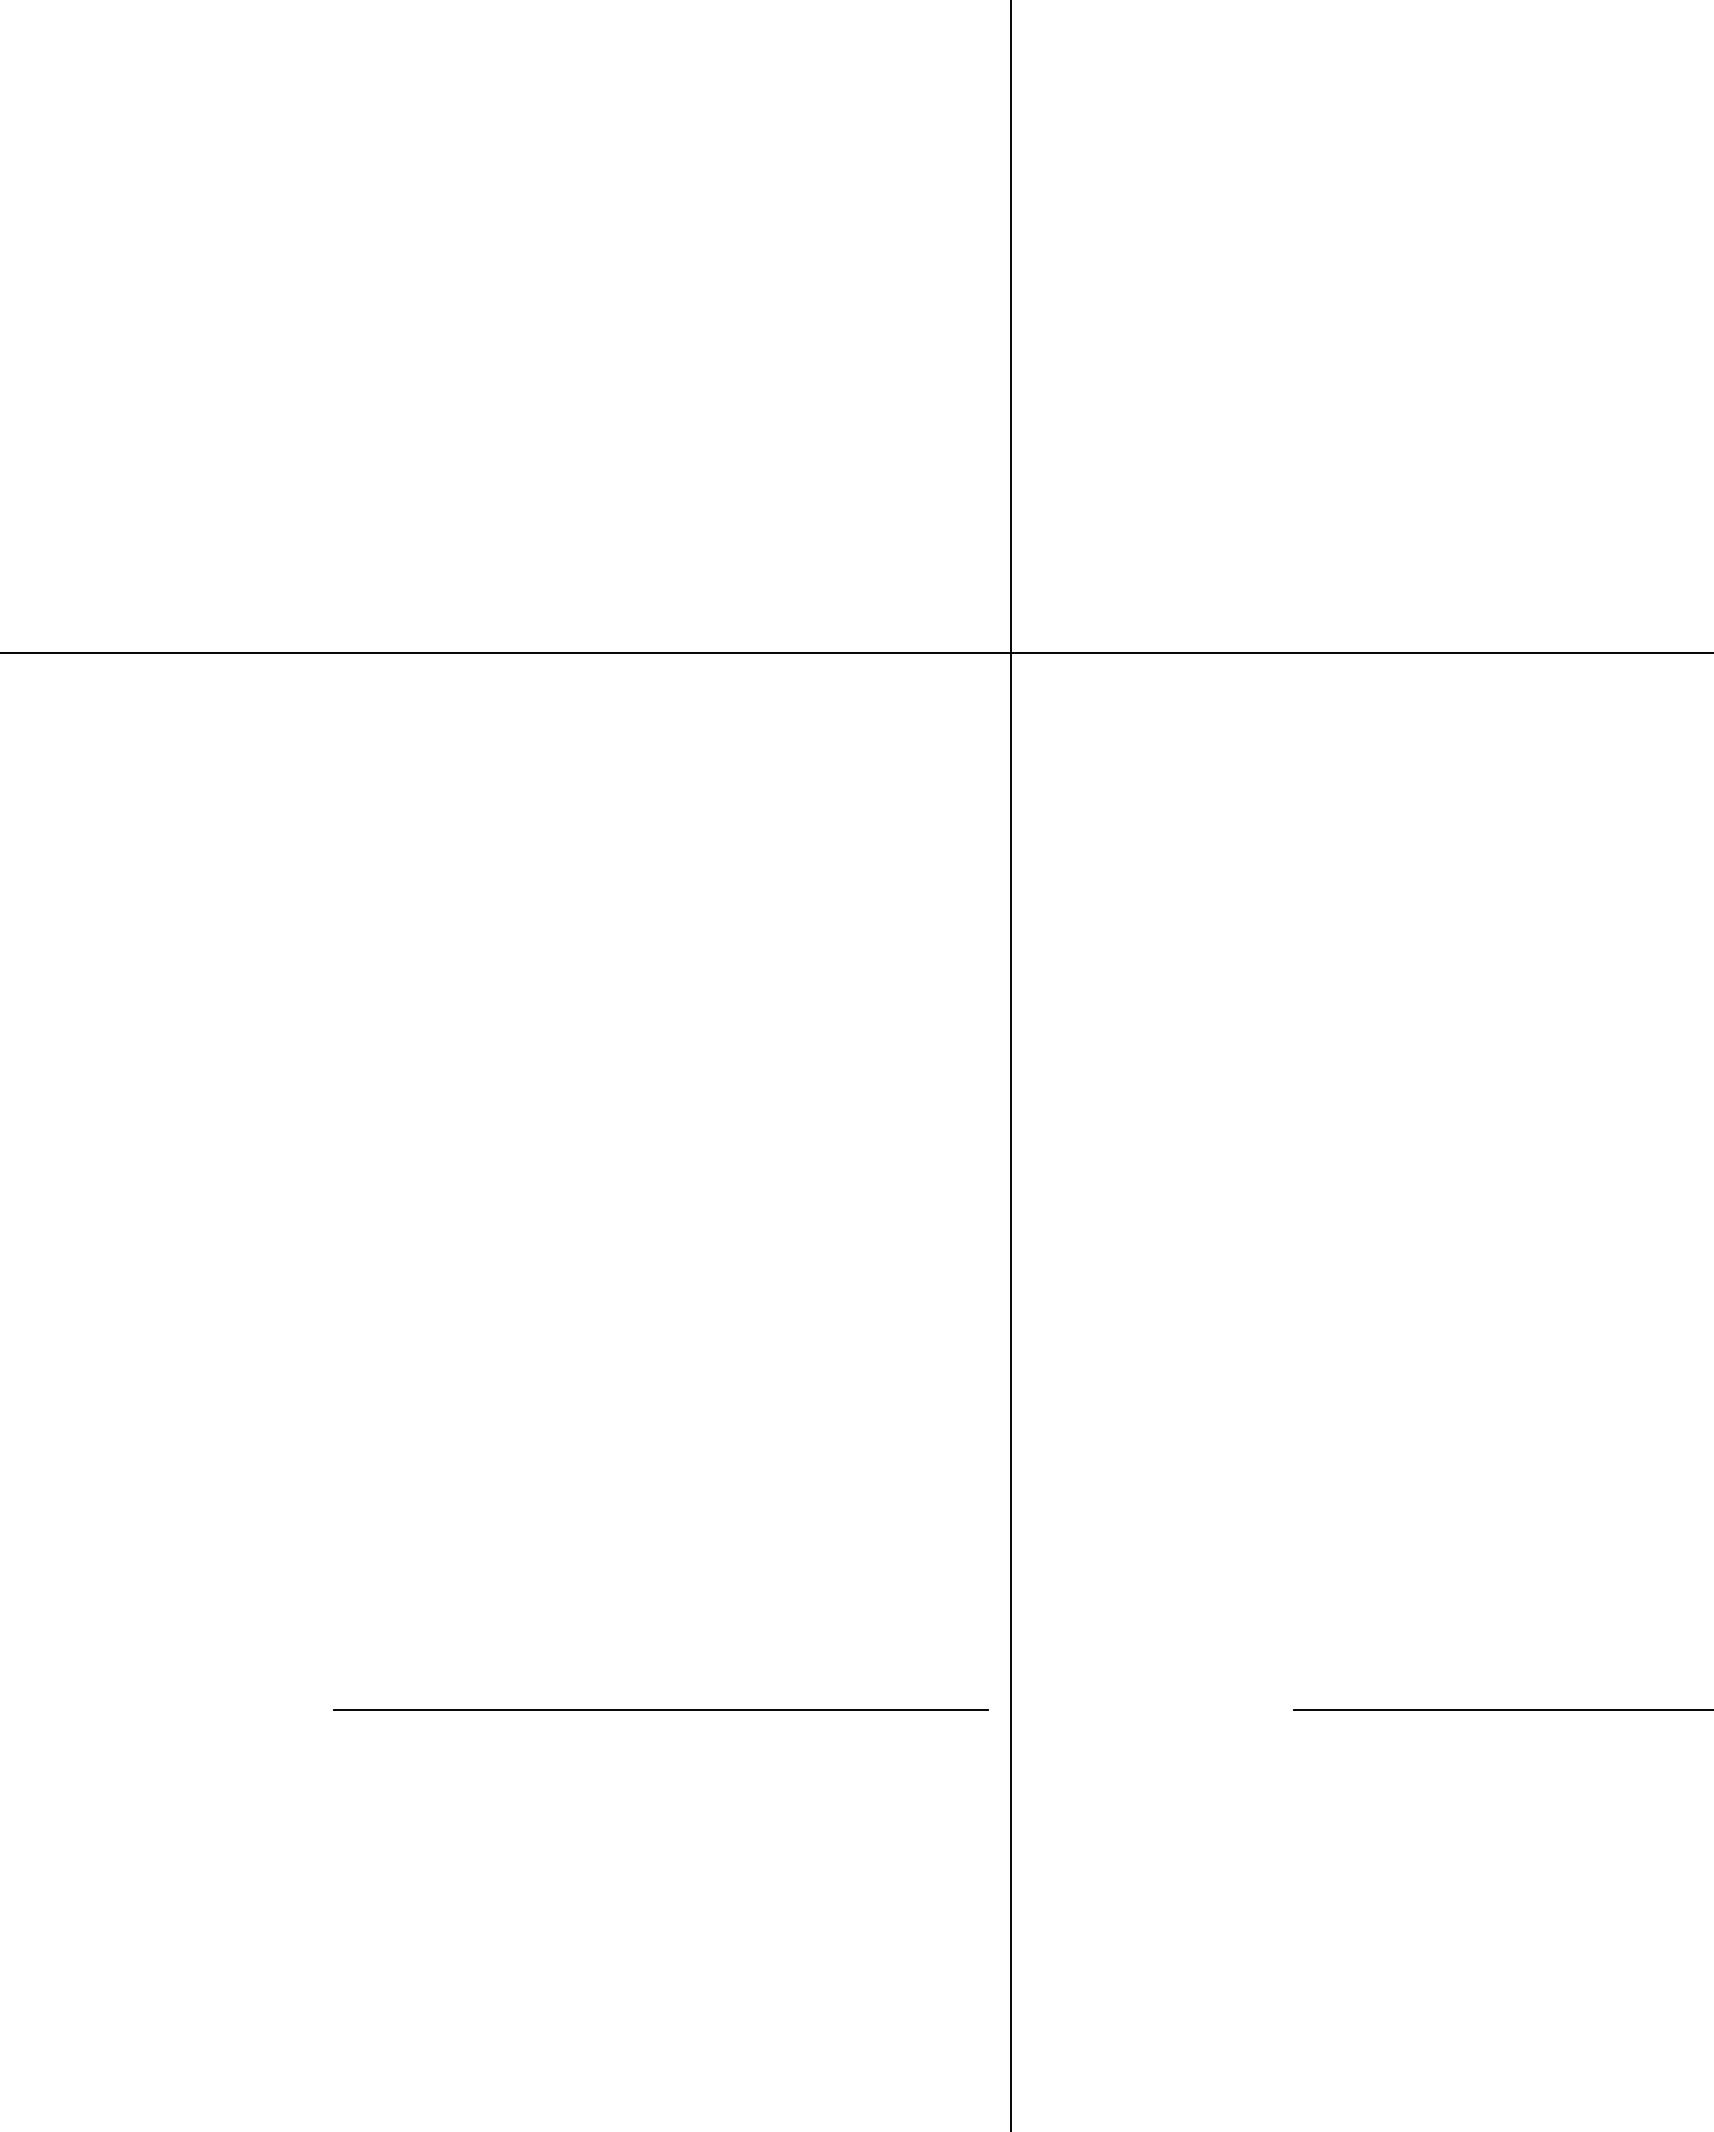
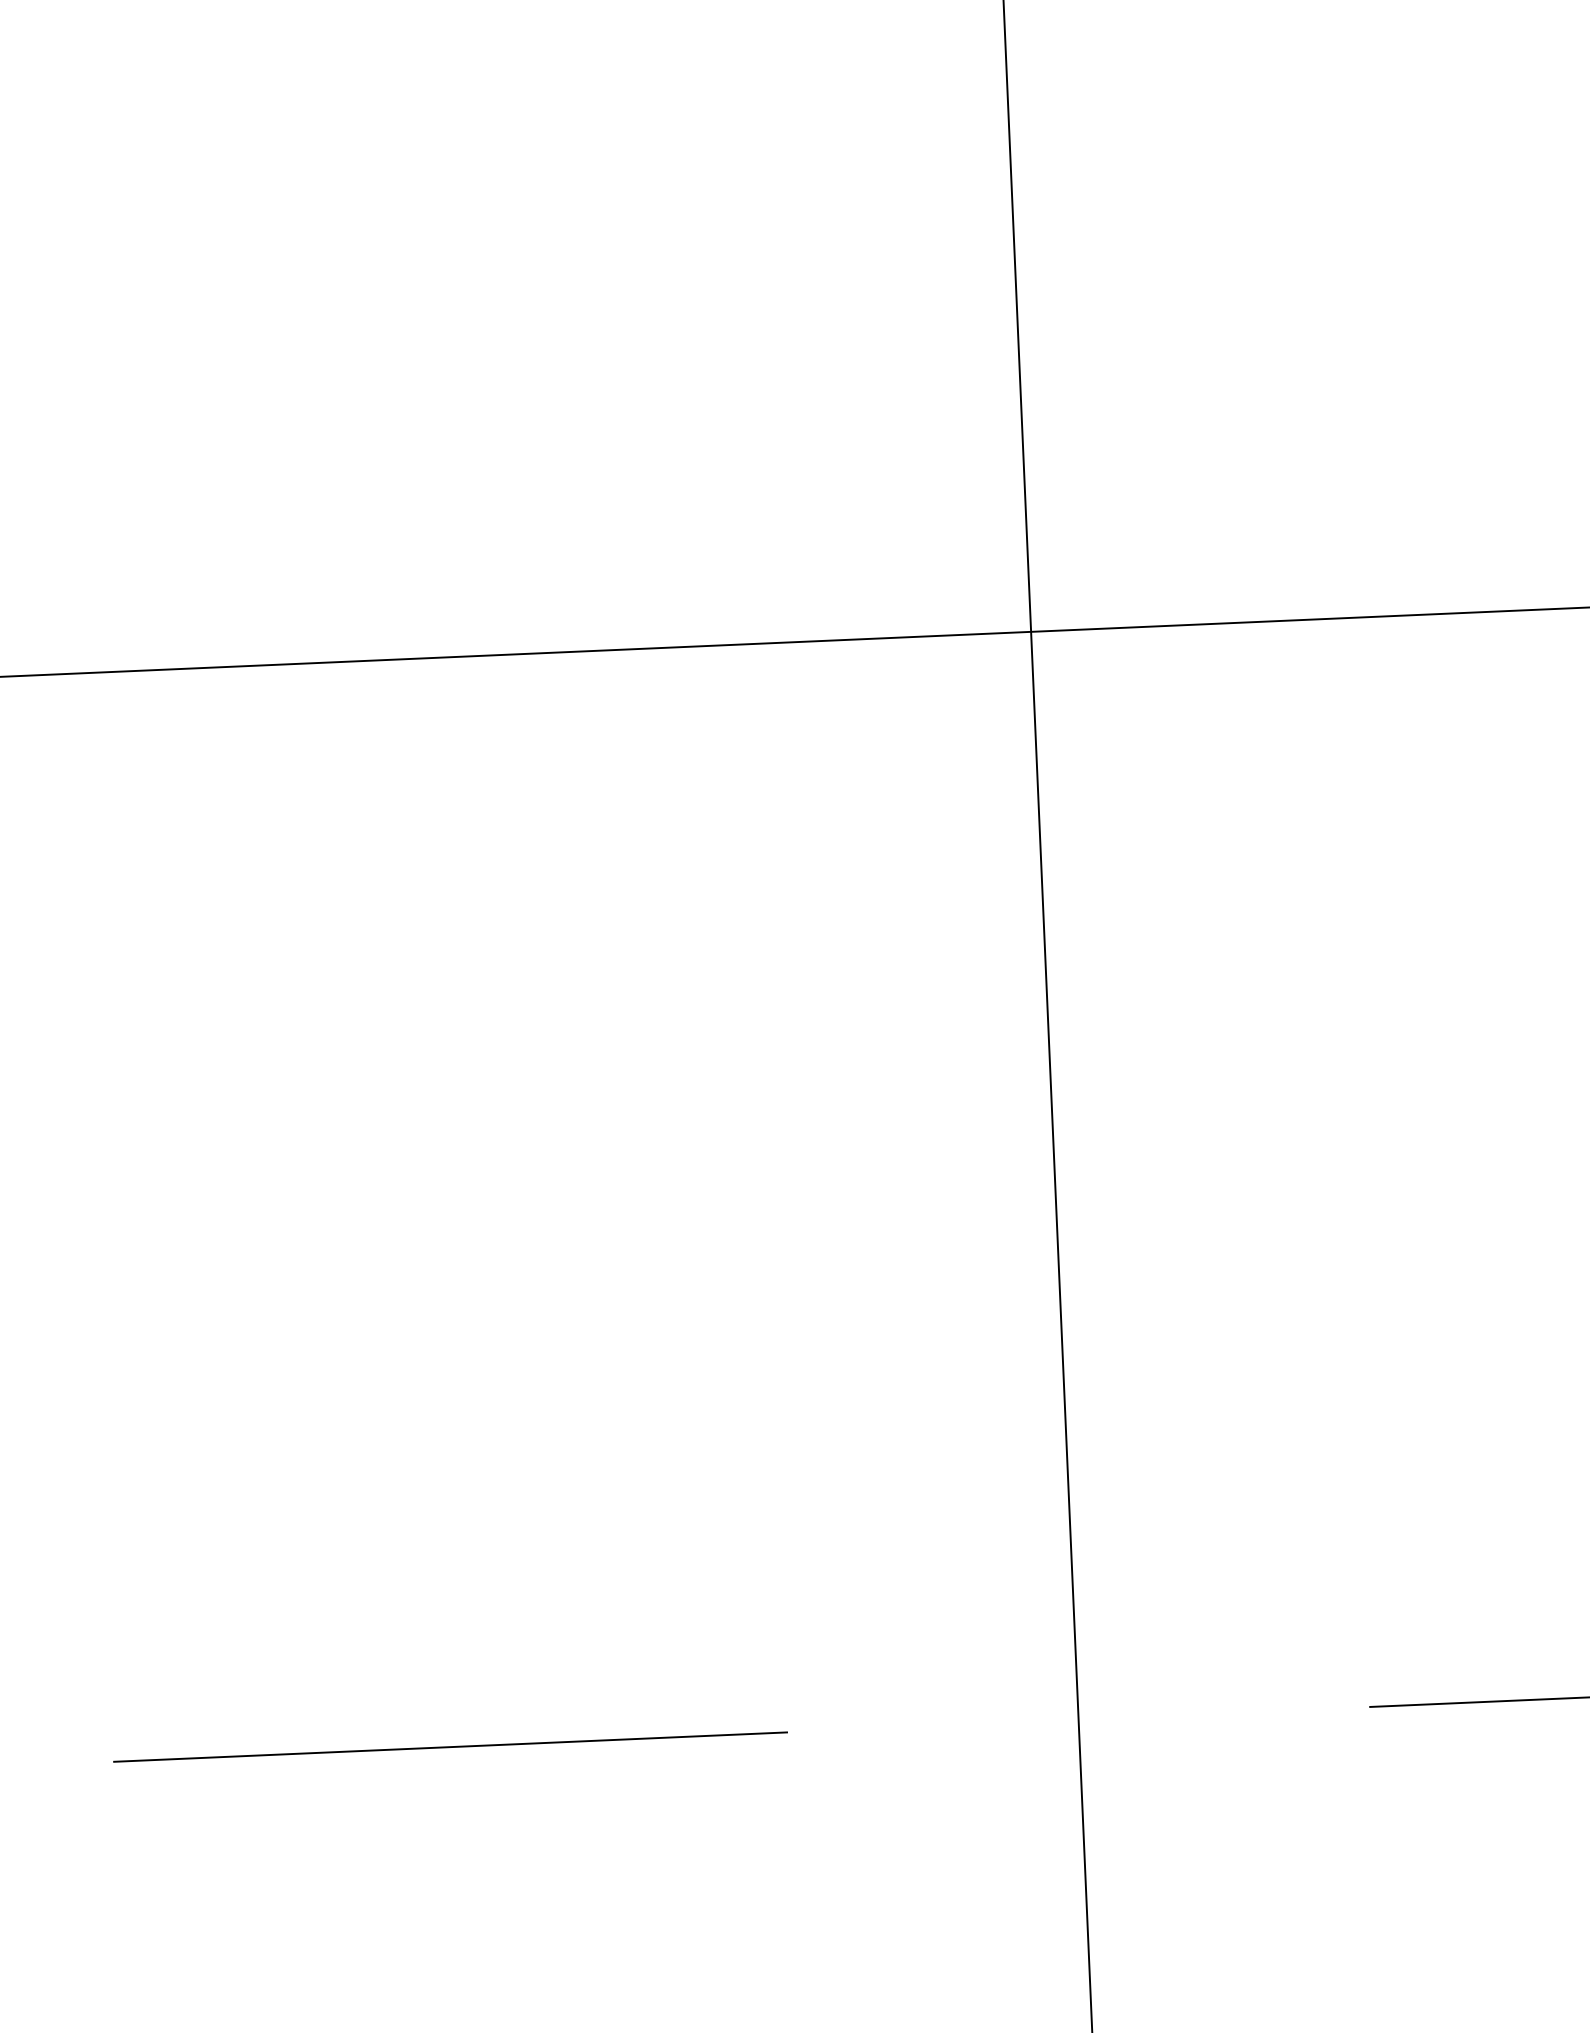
line: (660, 1709) -> (450, 1746), moved

